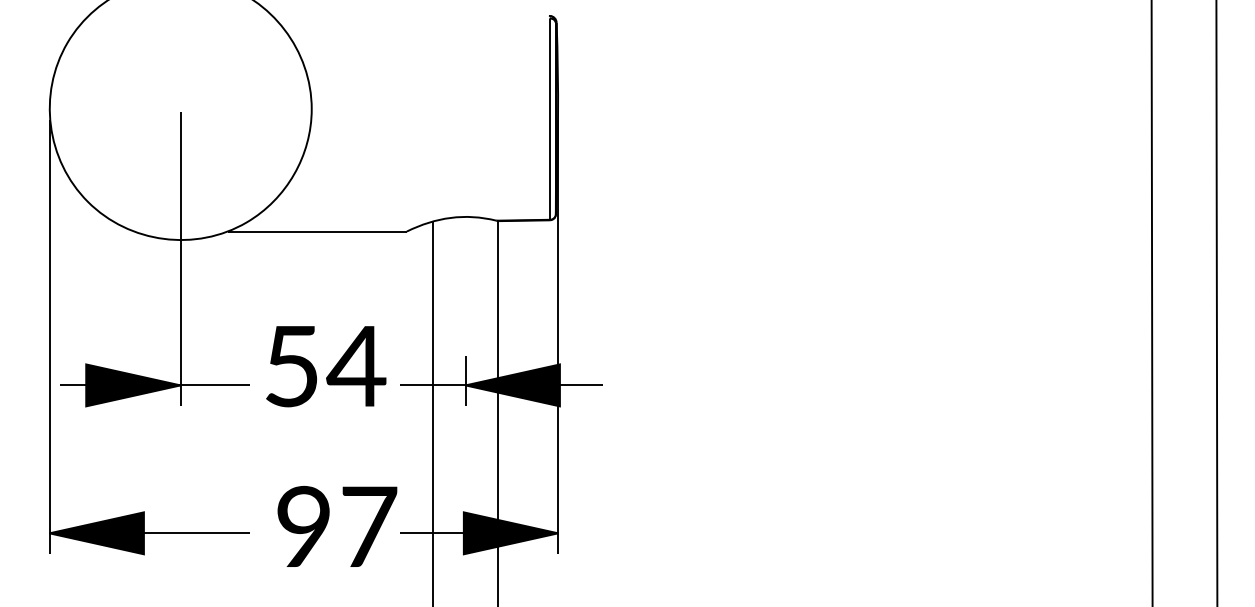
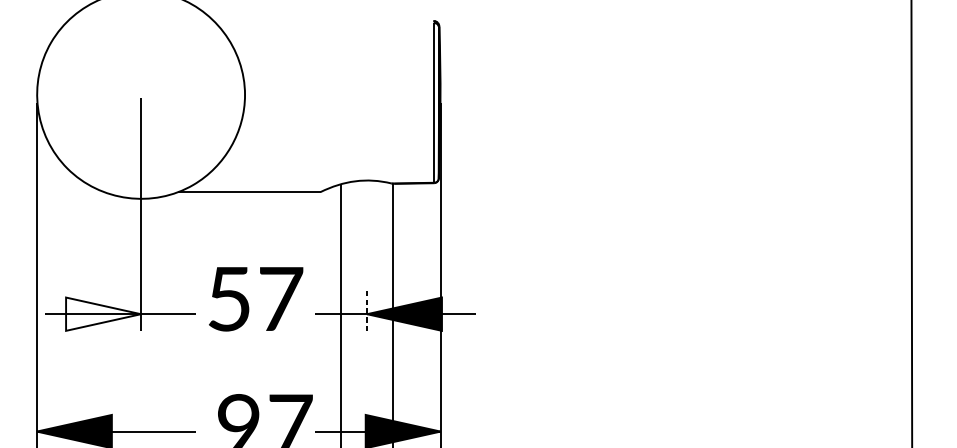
text: (356, 366) -> (280, 299), 54 -> 57
line: (465, 381) -> (367, 311), solid -> dashed
fill: (133, 385) -> (103, 314), removed

